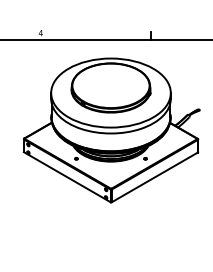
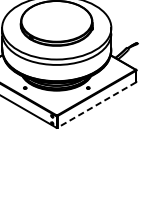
line: (154, 177) -> (96, 105), solid -> dashed

